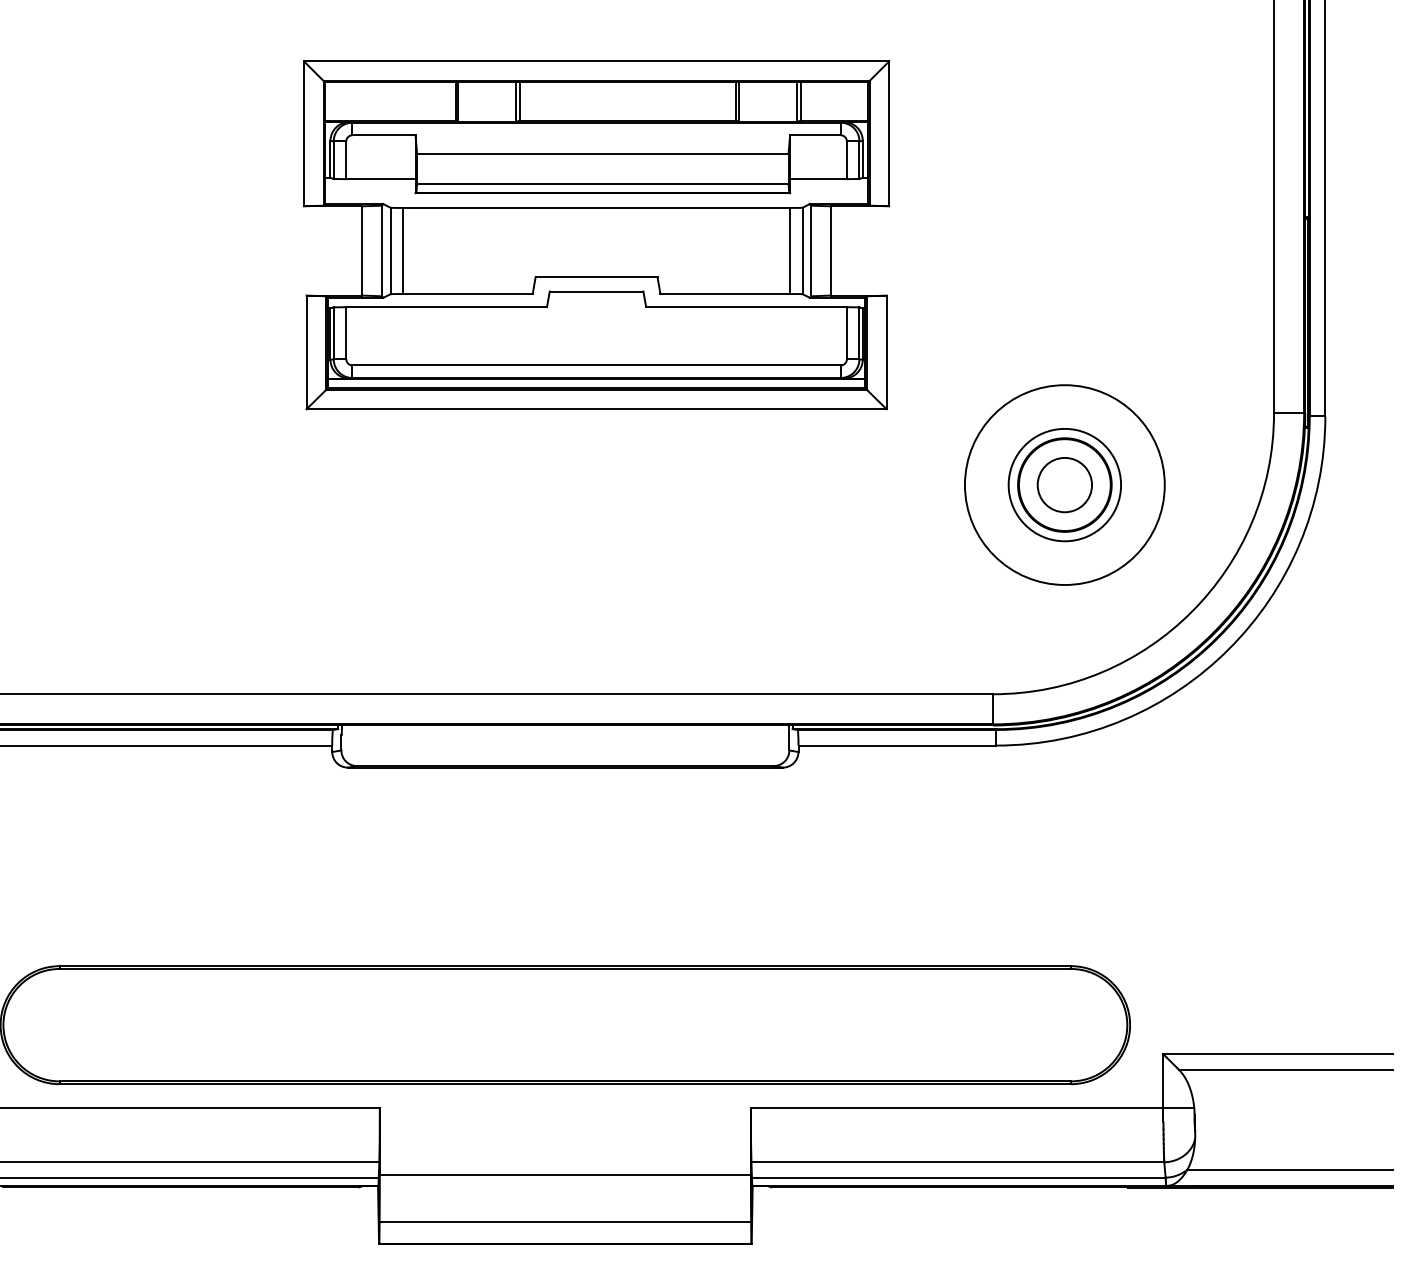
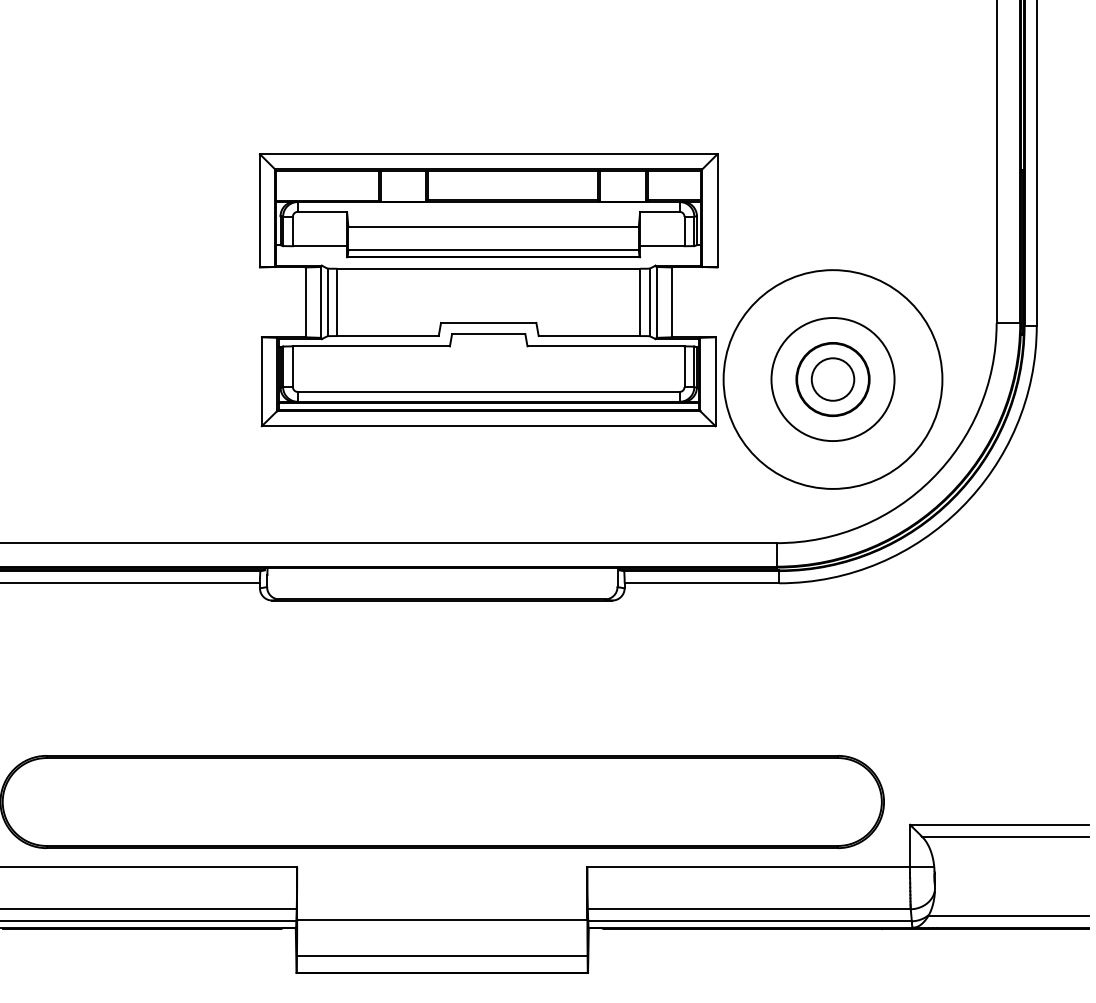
part: (596, 235) -> (488, 290), moved
circle: (1064, 485) -> (832, 379), size x1.4
circle: (1064, 485) -> (832, 379), size x1.4

